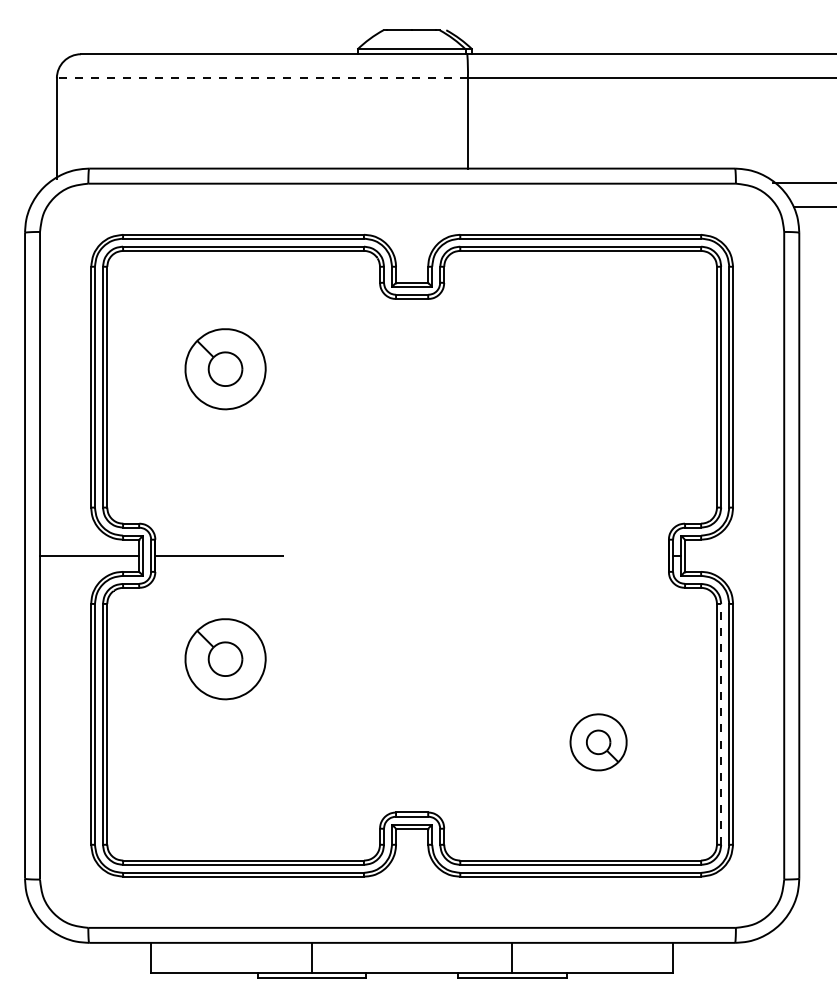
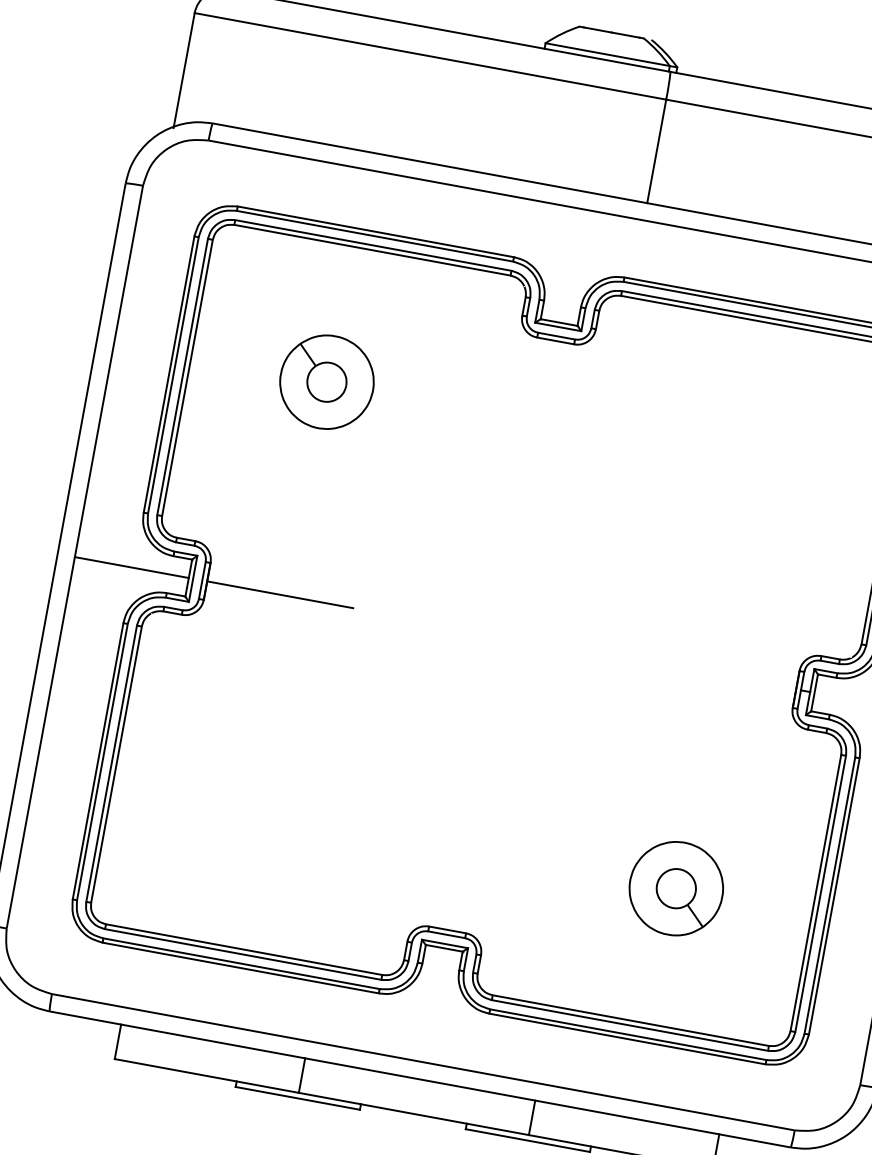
line: (262, 78) -> (430, 56), dashed -> solid
part: (225, 659) -> (265, 715), removed
line: (721, 723) -> (821, 892), dashed -> solid
part: (598, 742) -> (676, 888), size x1.43

